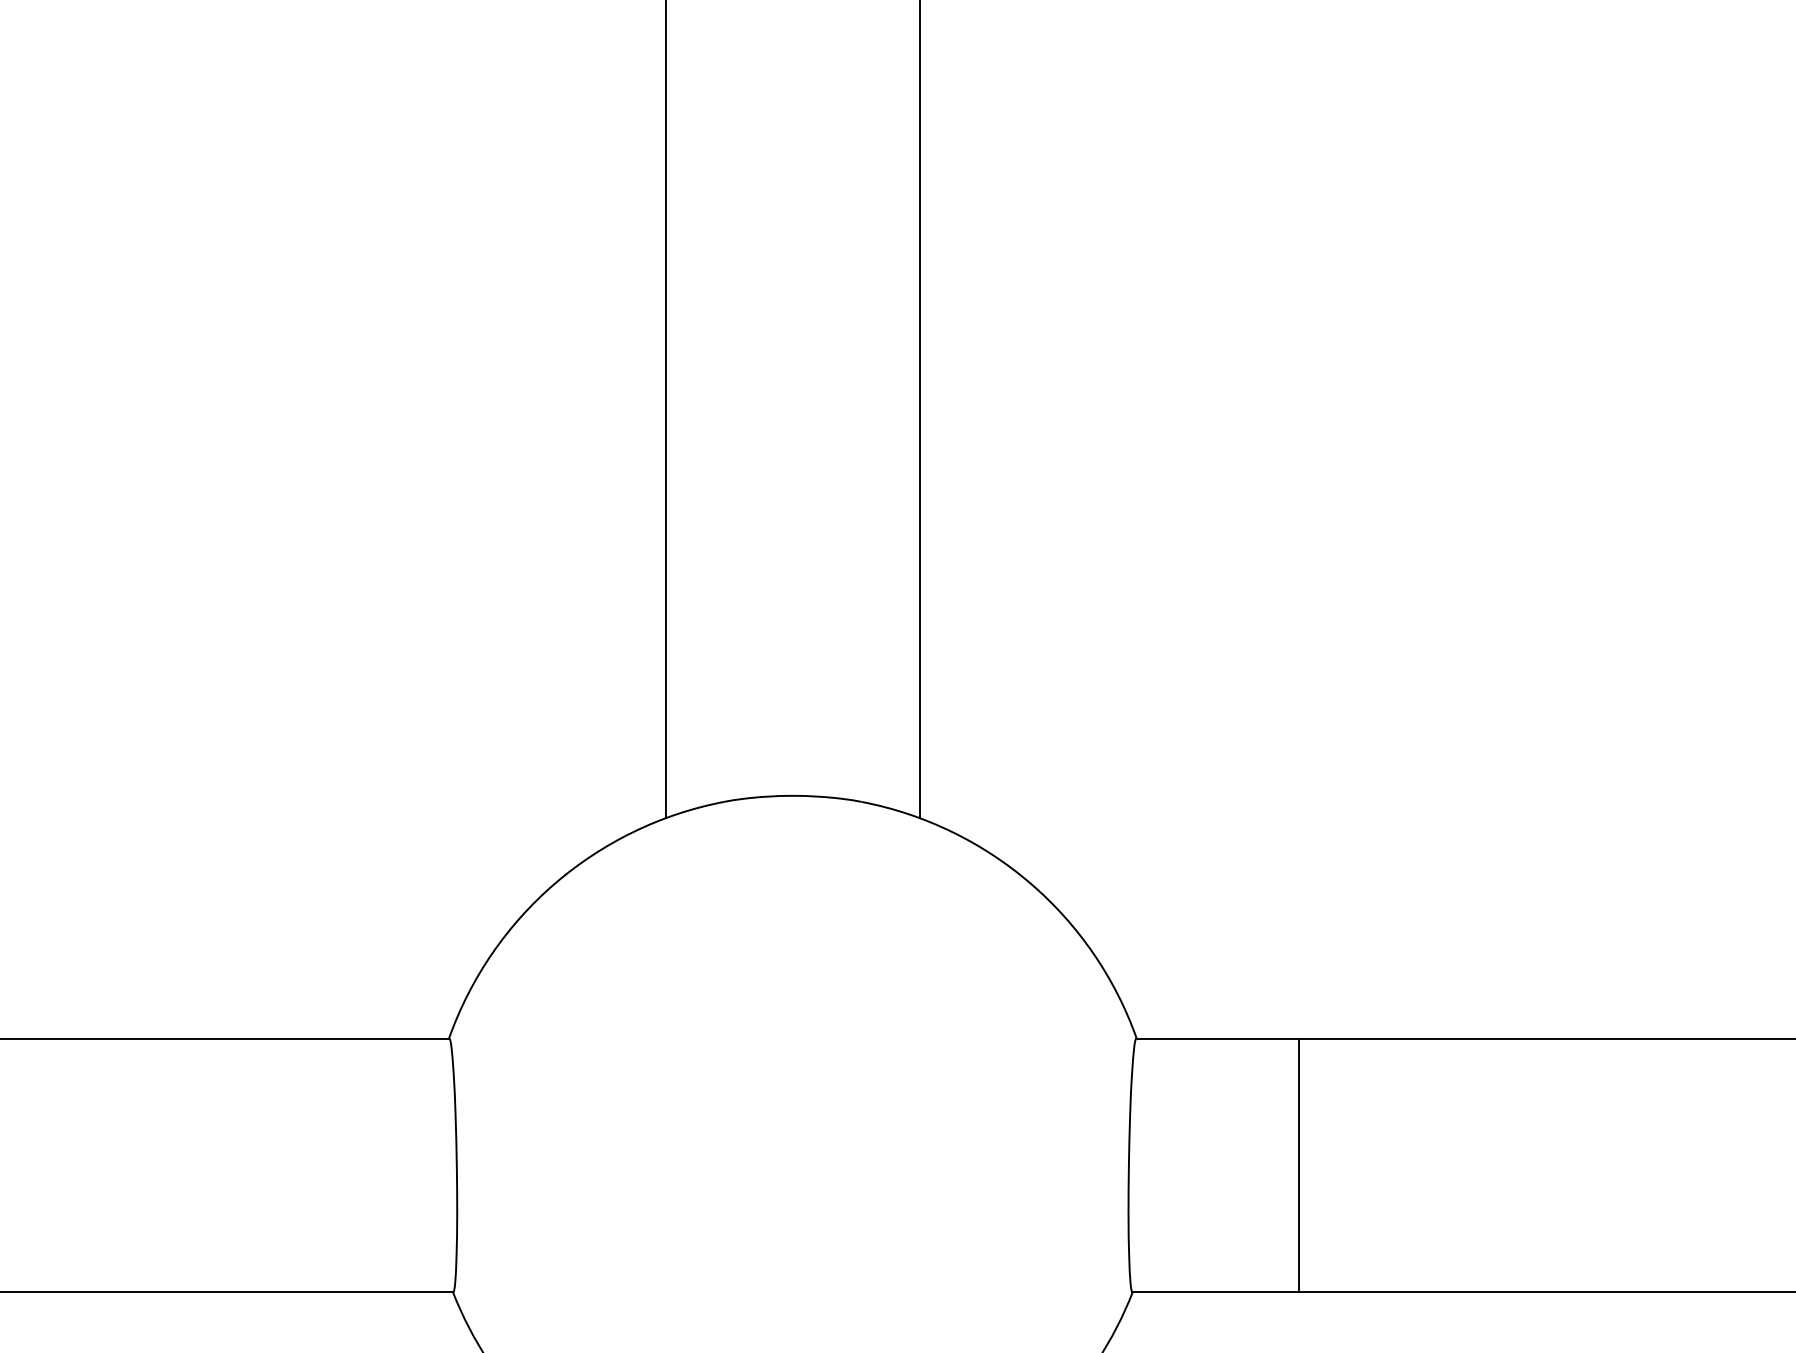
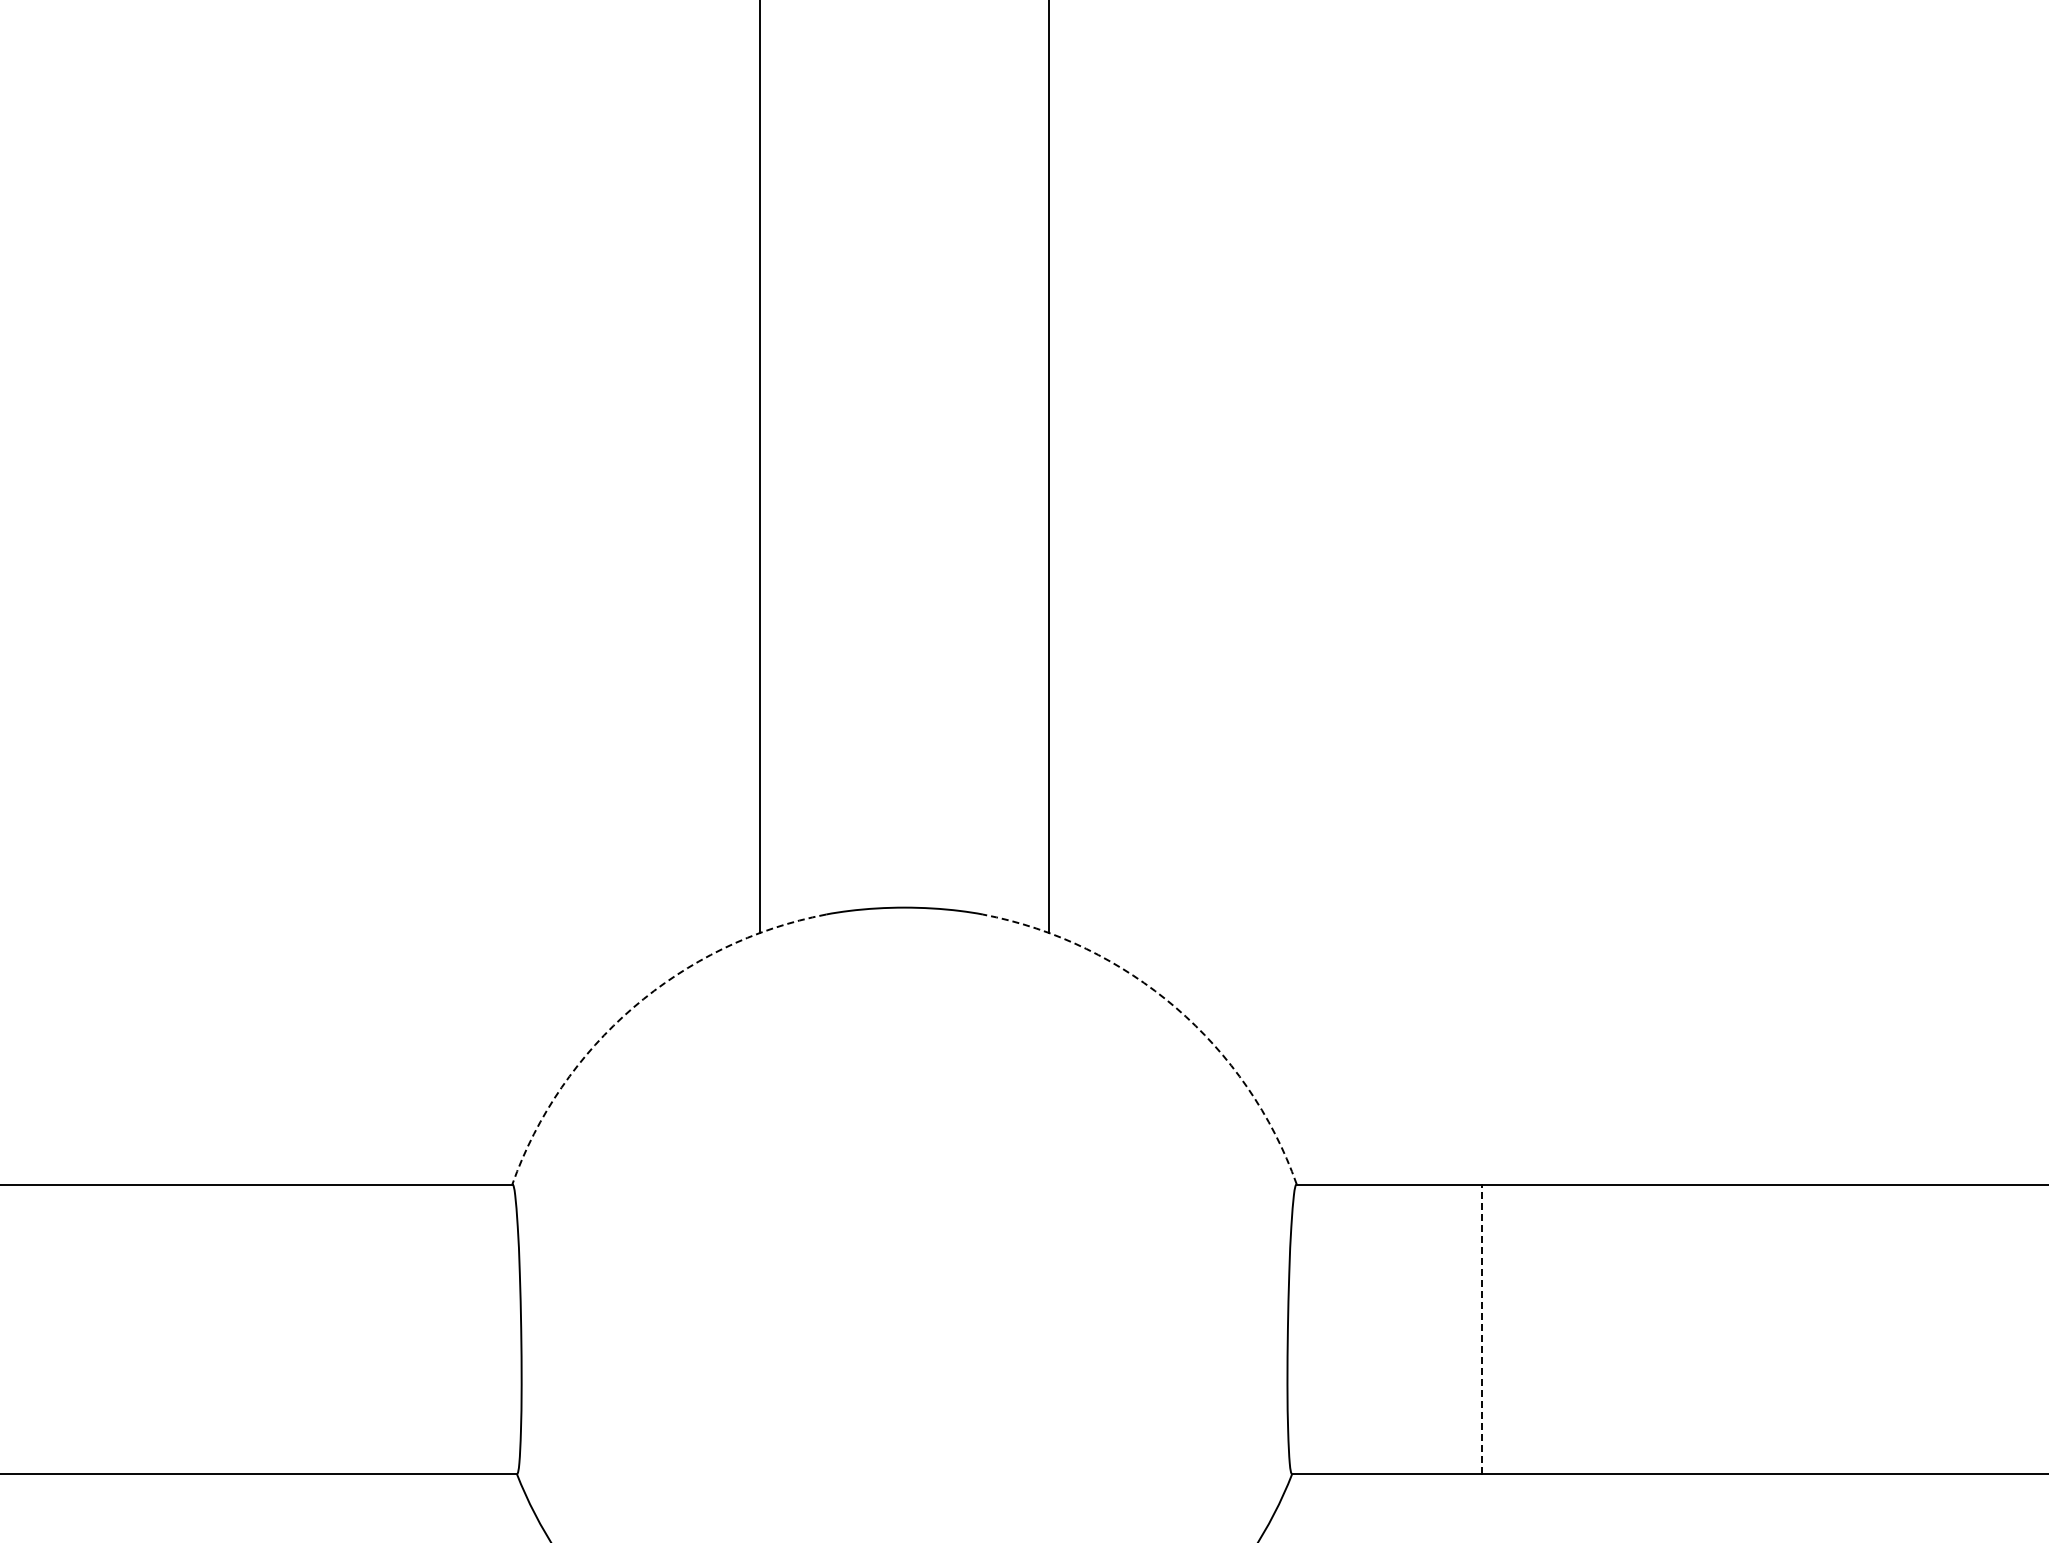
arc: (555, 883) -> (633, 1007), solid -> dashed
arc: (1030, 883) -> (1175, 1007), solid -> dashed
line: (1299, 1165) -> (1482, 1329), solid -> dashed

